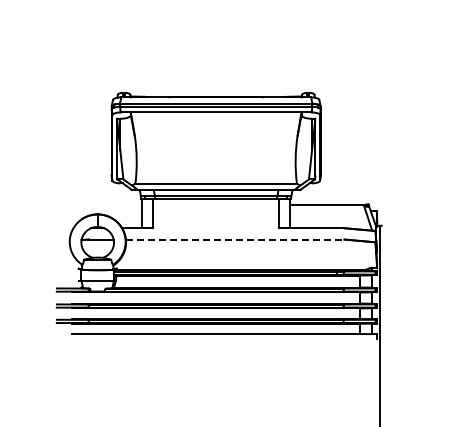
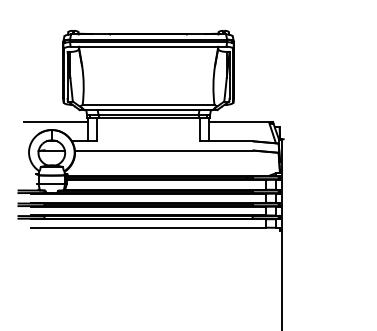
line: (102, 204) -> (55, 121), added
line: (234, 239) -> (163, 150), dashed -> solid

